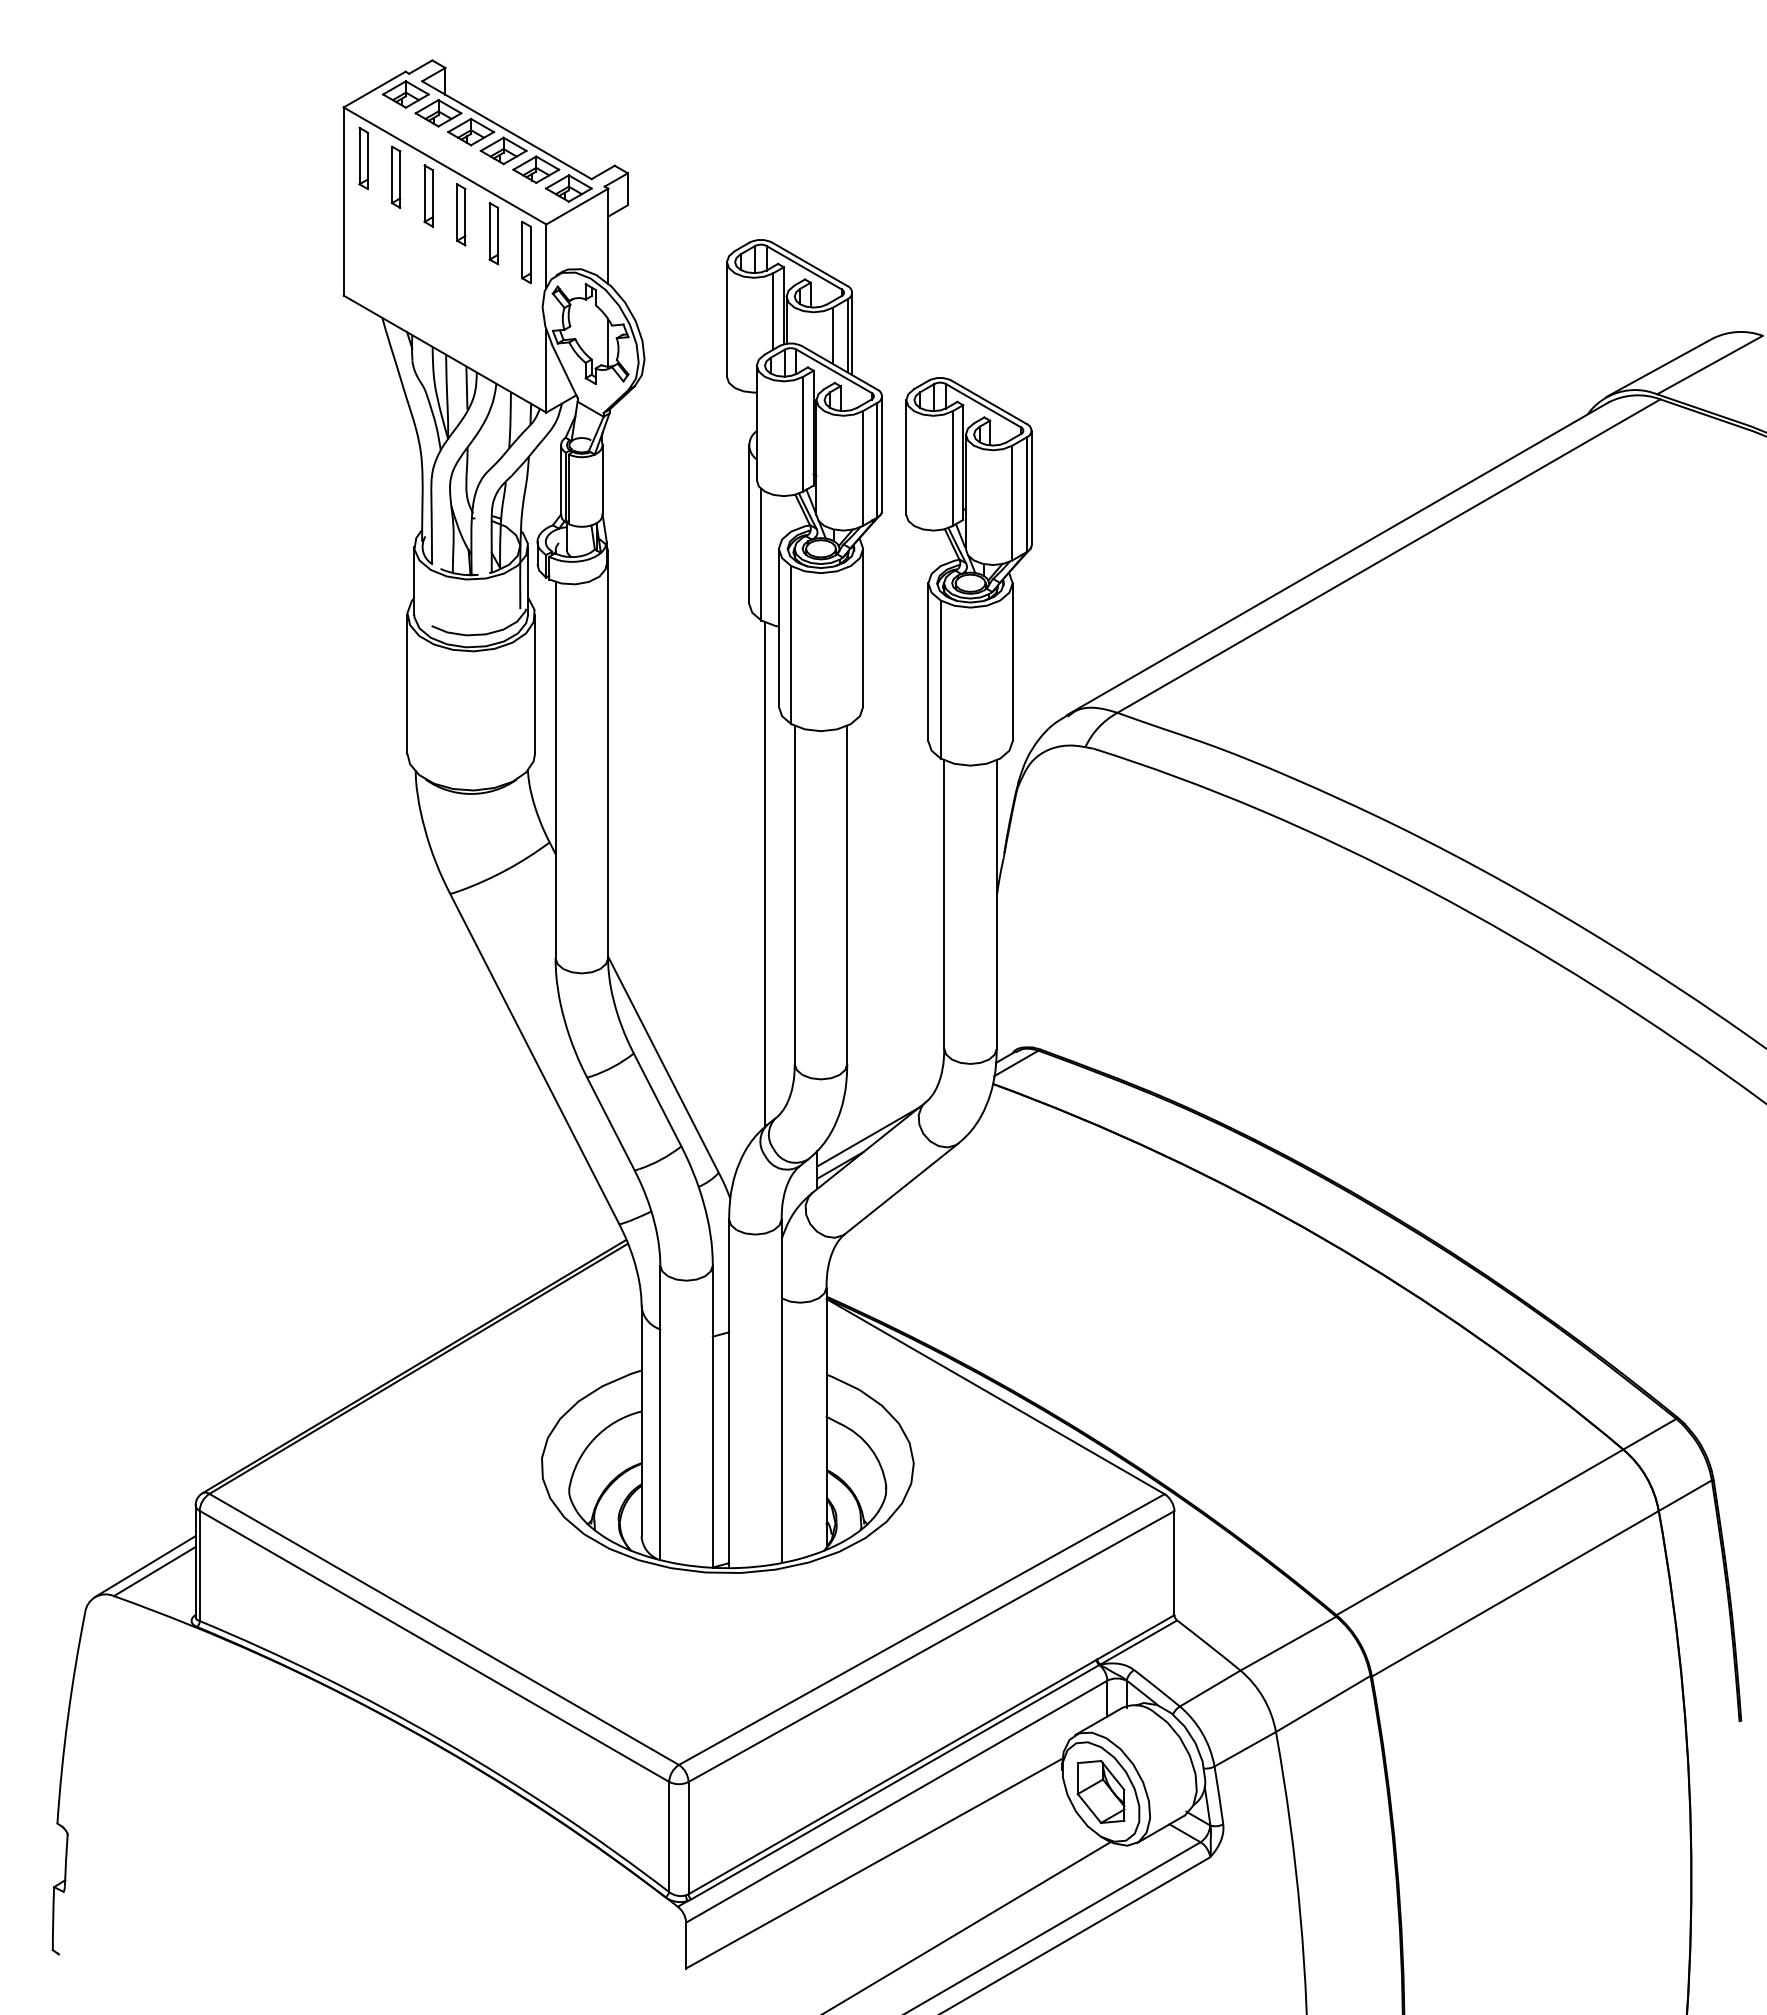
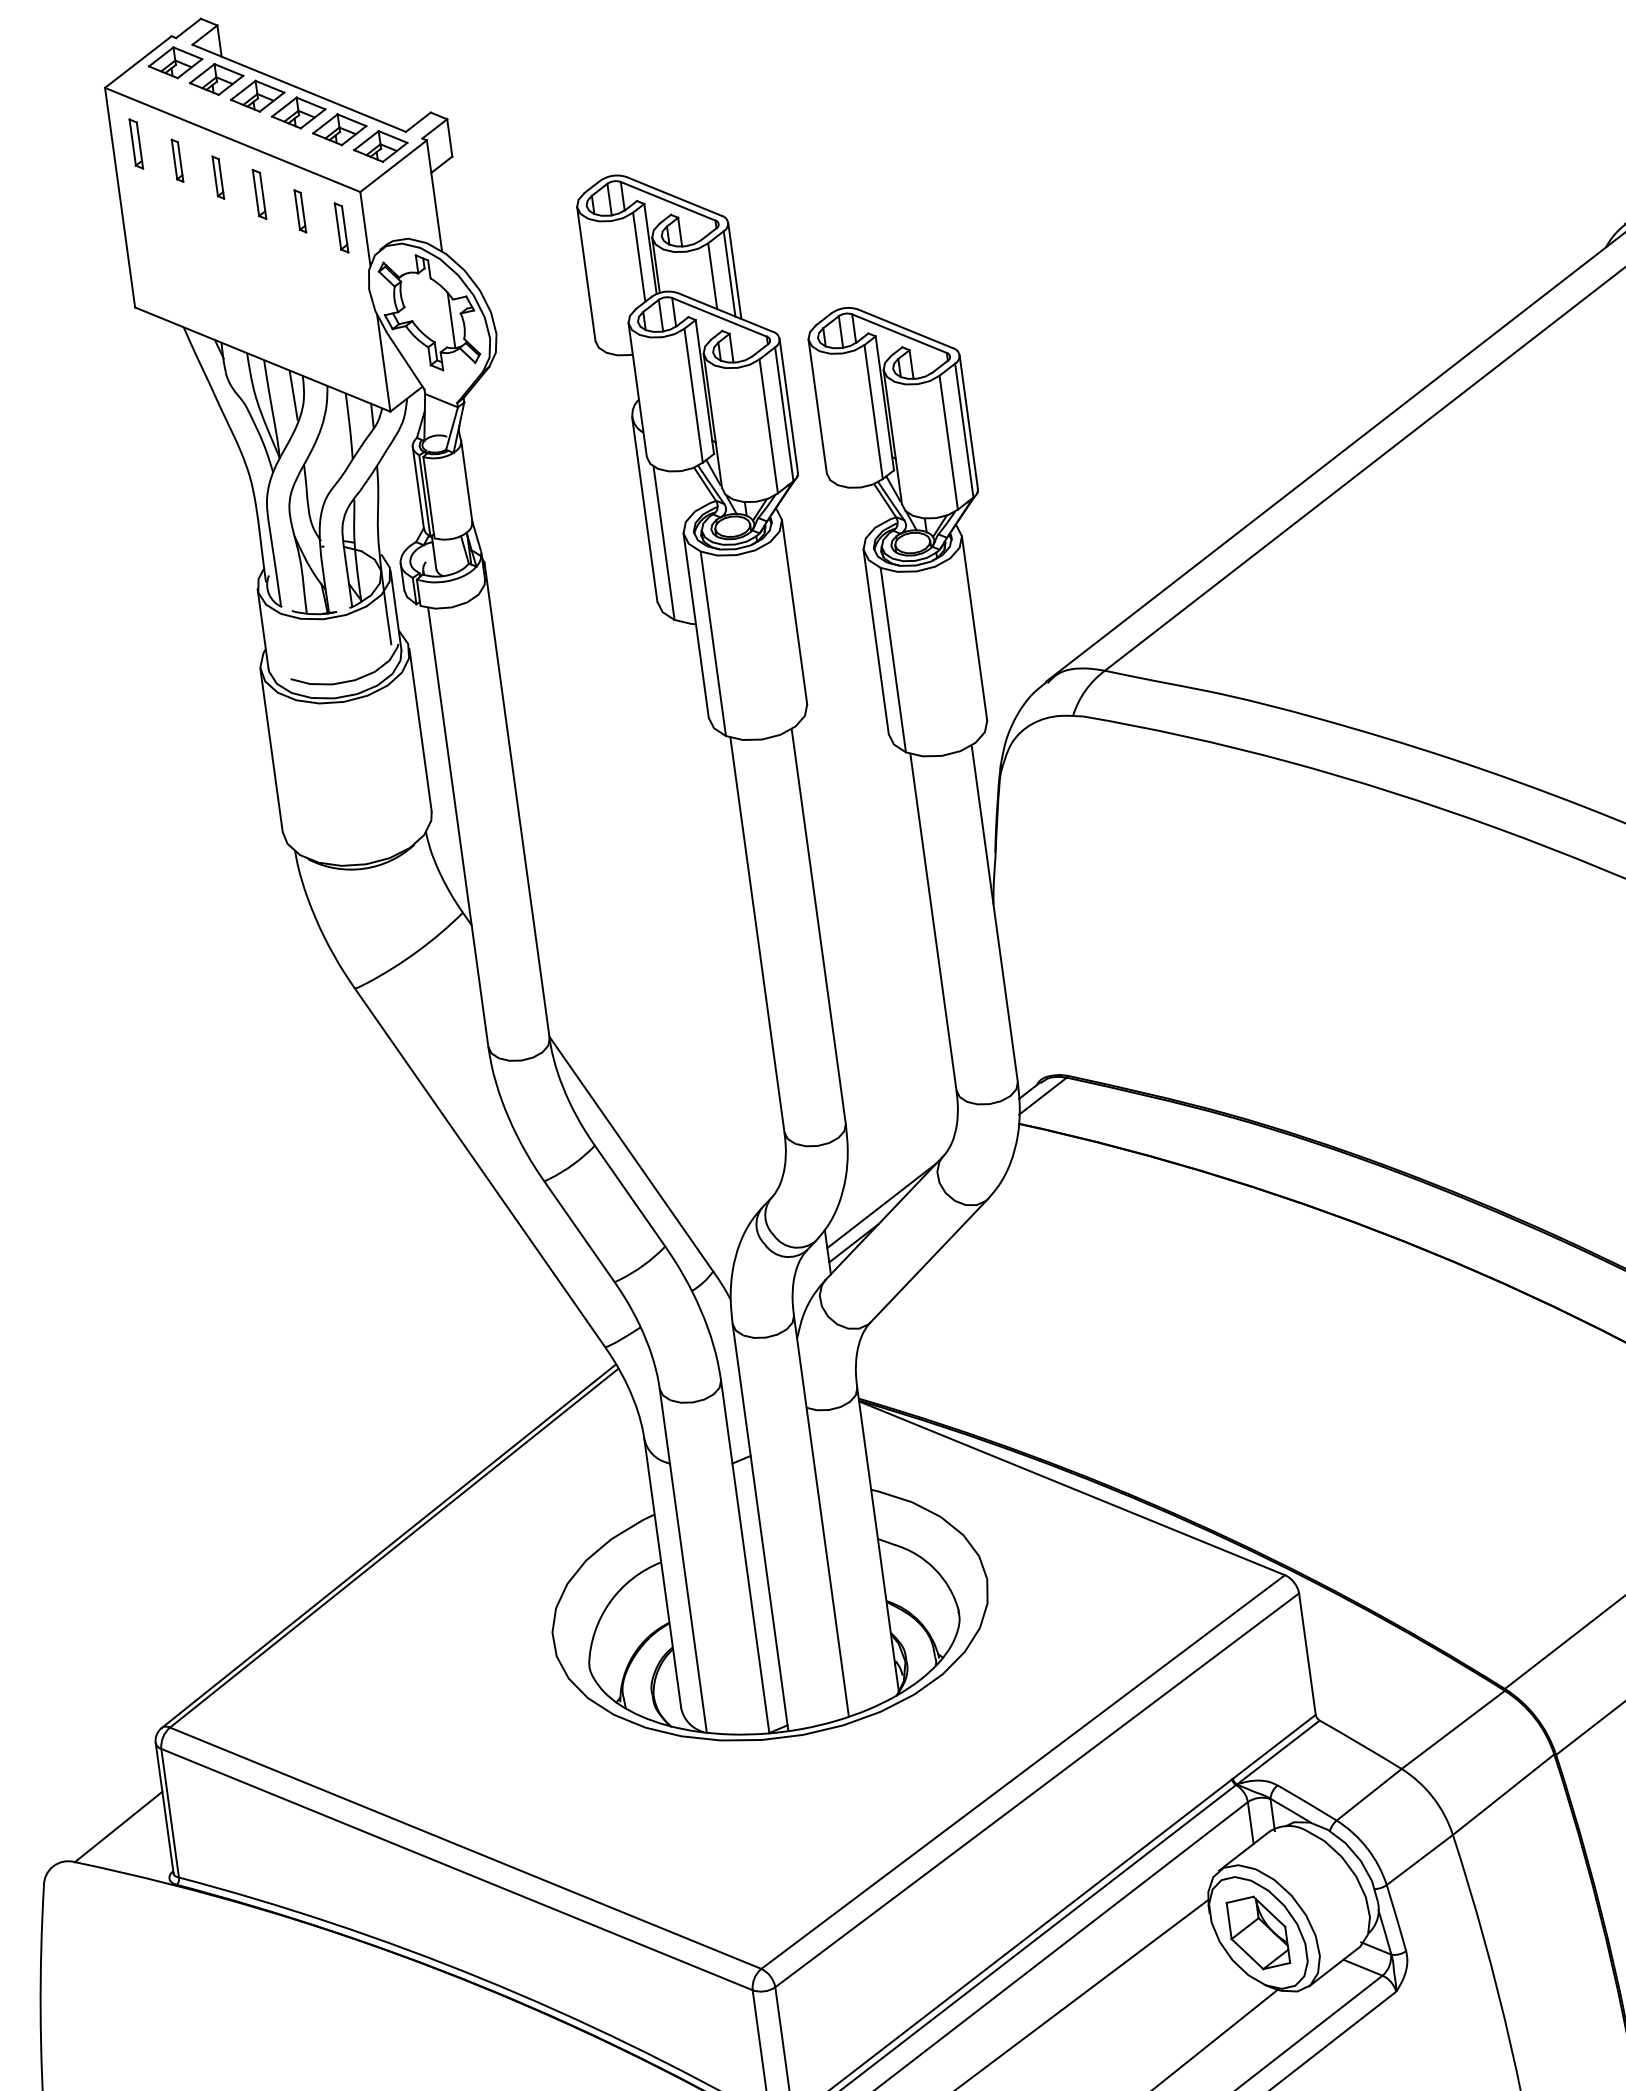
part: (363, 157) -> (136, 143), size x0.7
part: (396, 176) -> (177, 160), size x0.6
part: (428, 195) -> (218, 177), size x0.6
part: (461, 214) -> (259, 193), size x0.7
part: (493, 233) -> (300, 211), size x0.6
part: (526, 252) -> (341, 227), size x0.7
line: (764, 874) -> (718, 915), removed
line: (144, 1566) -> (105, 1822), removed

